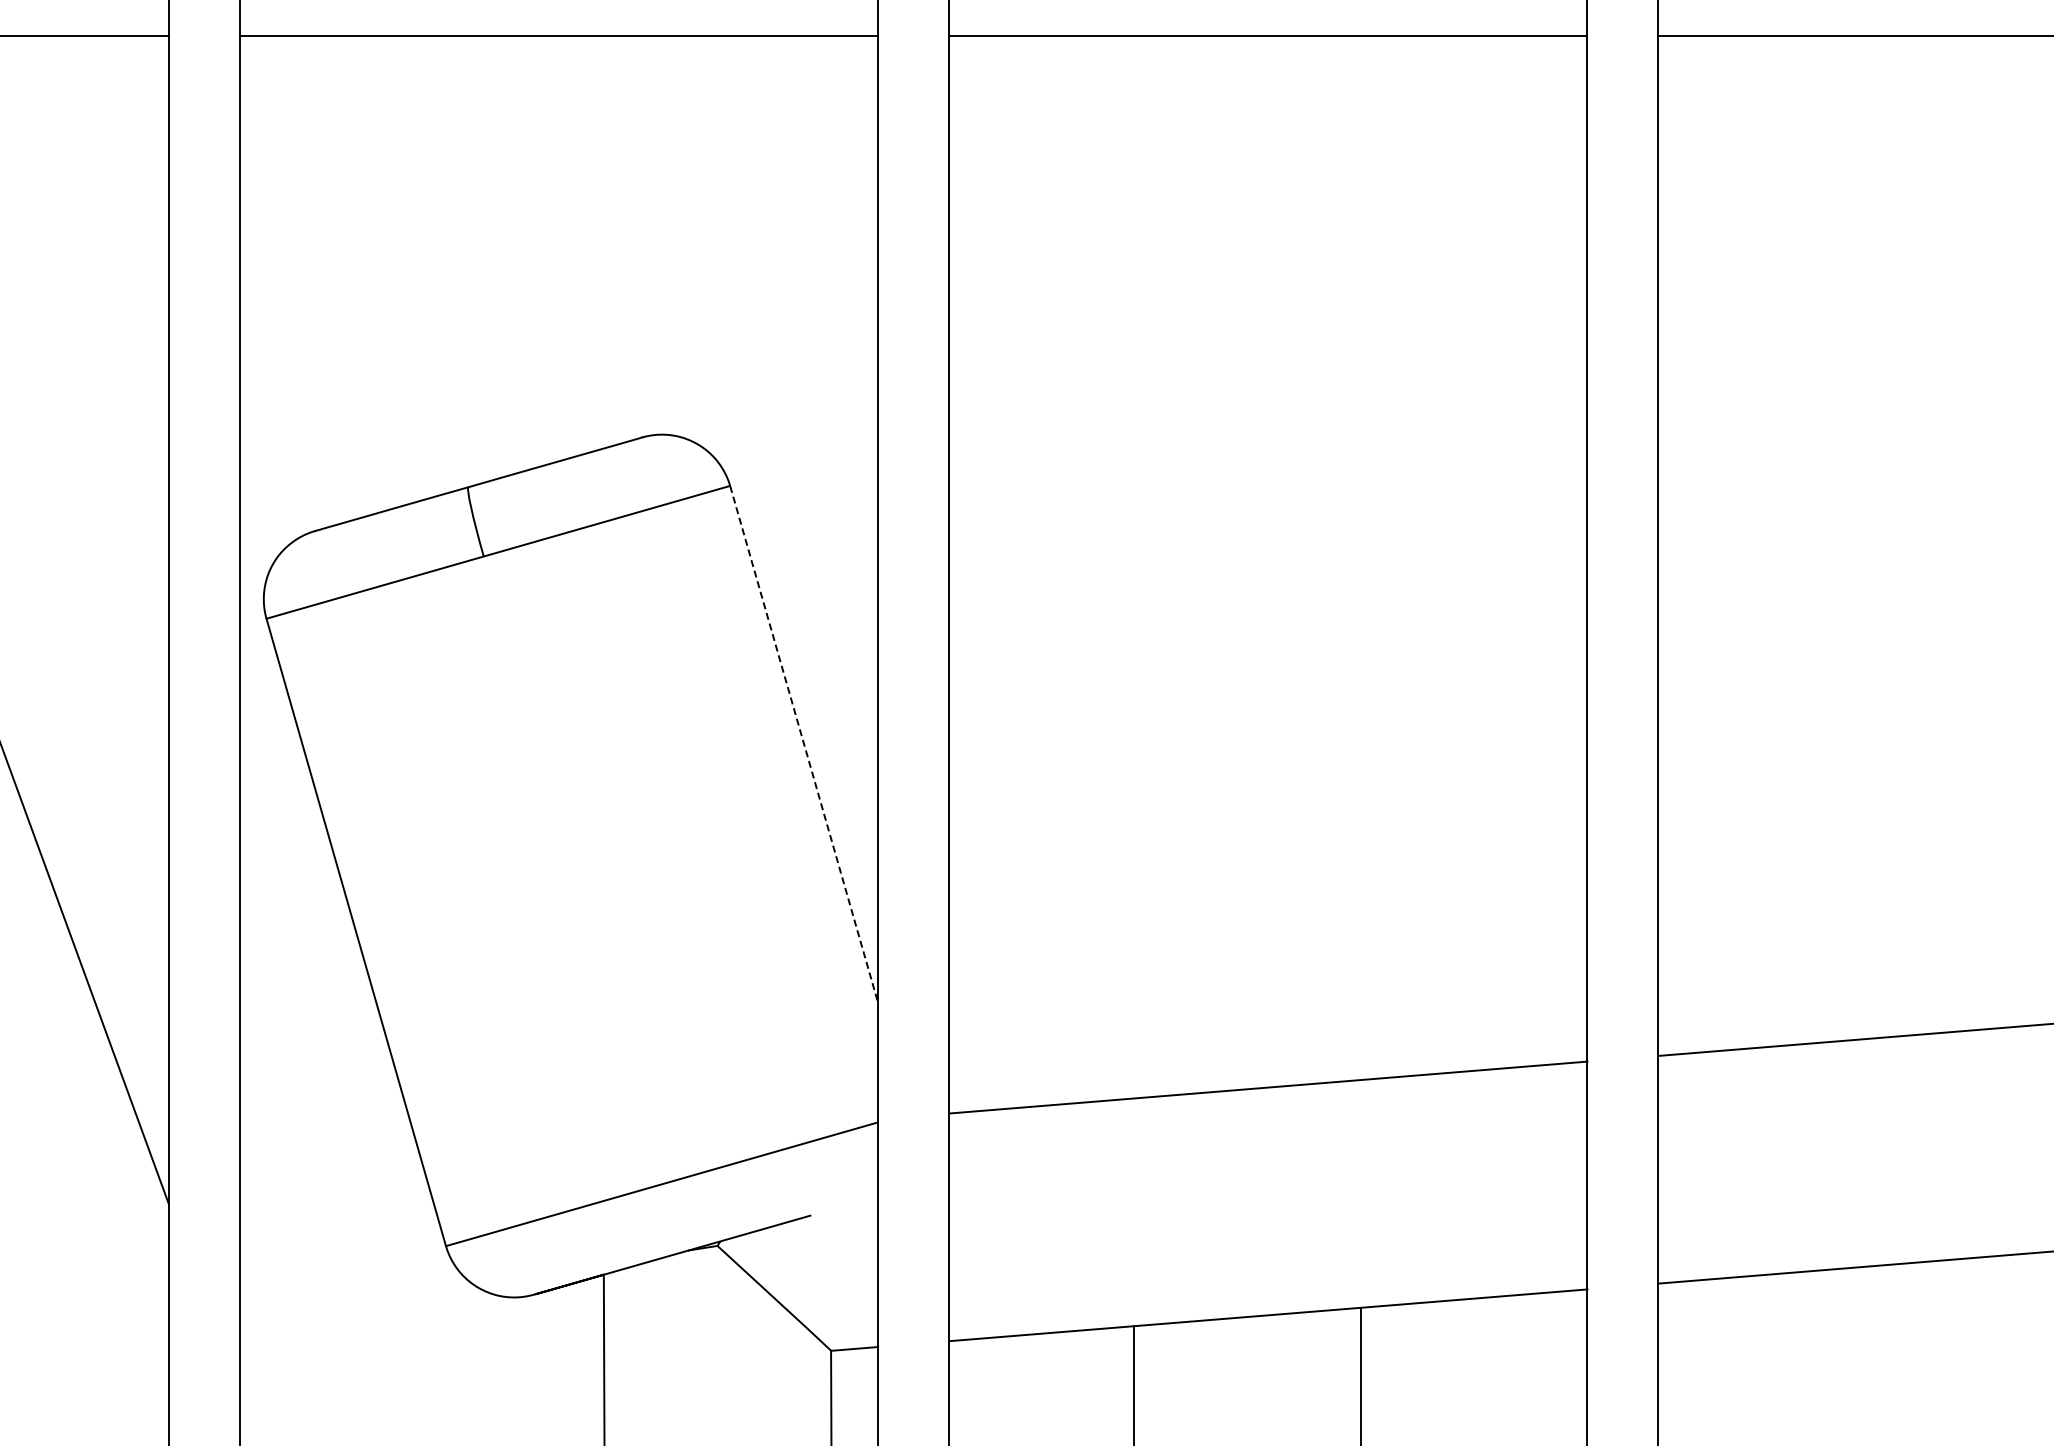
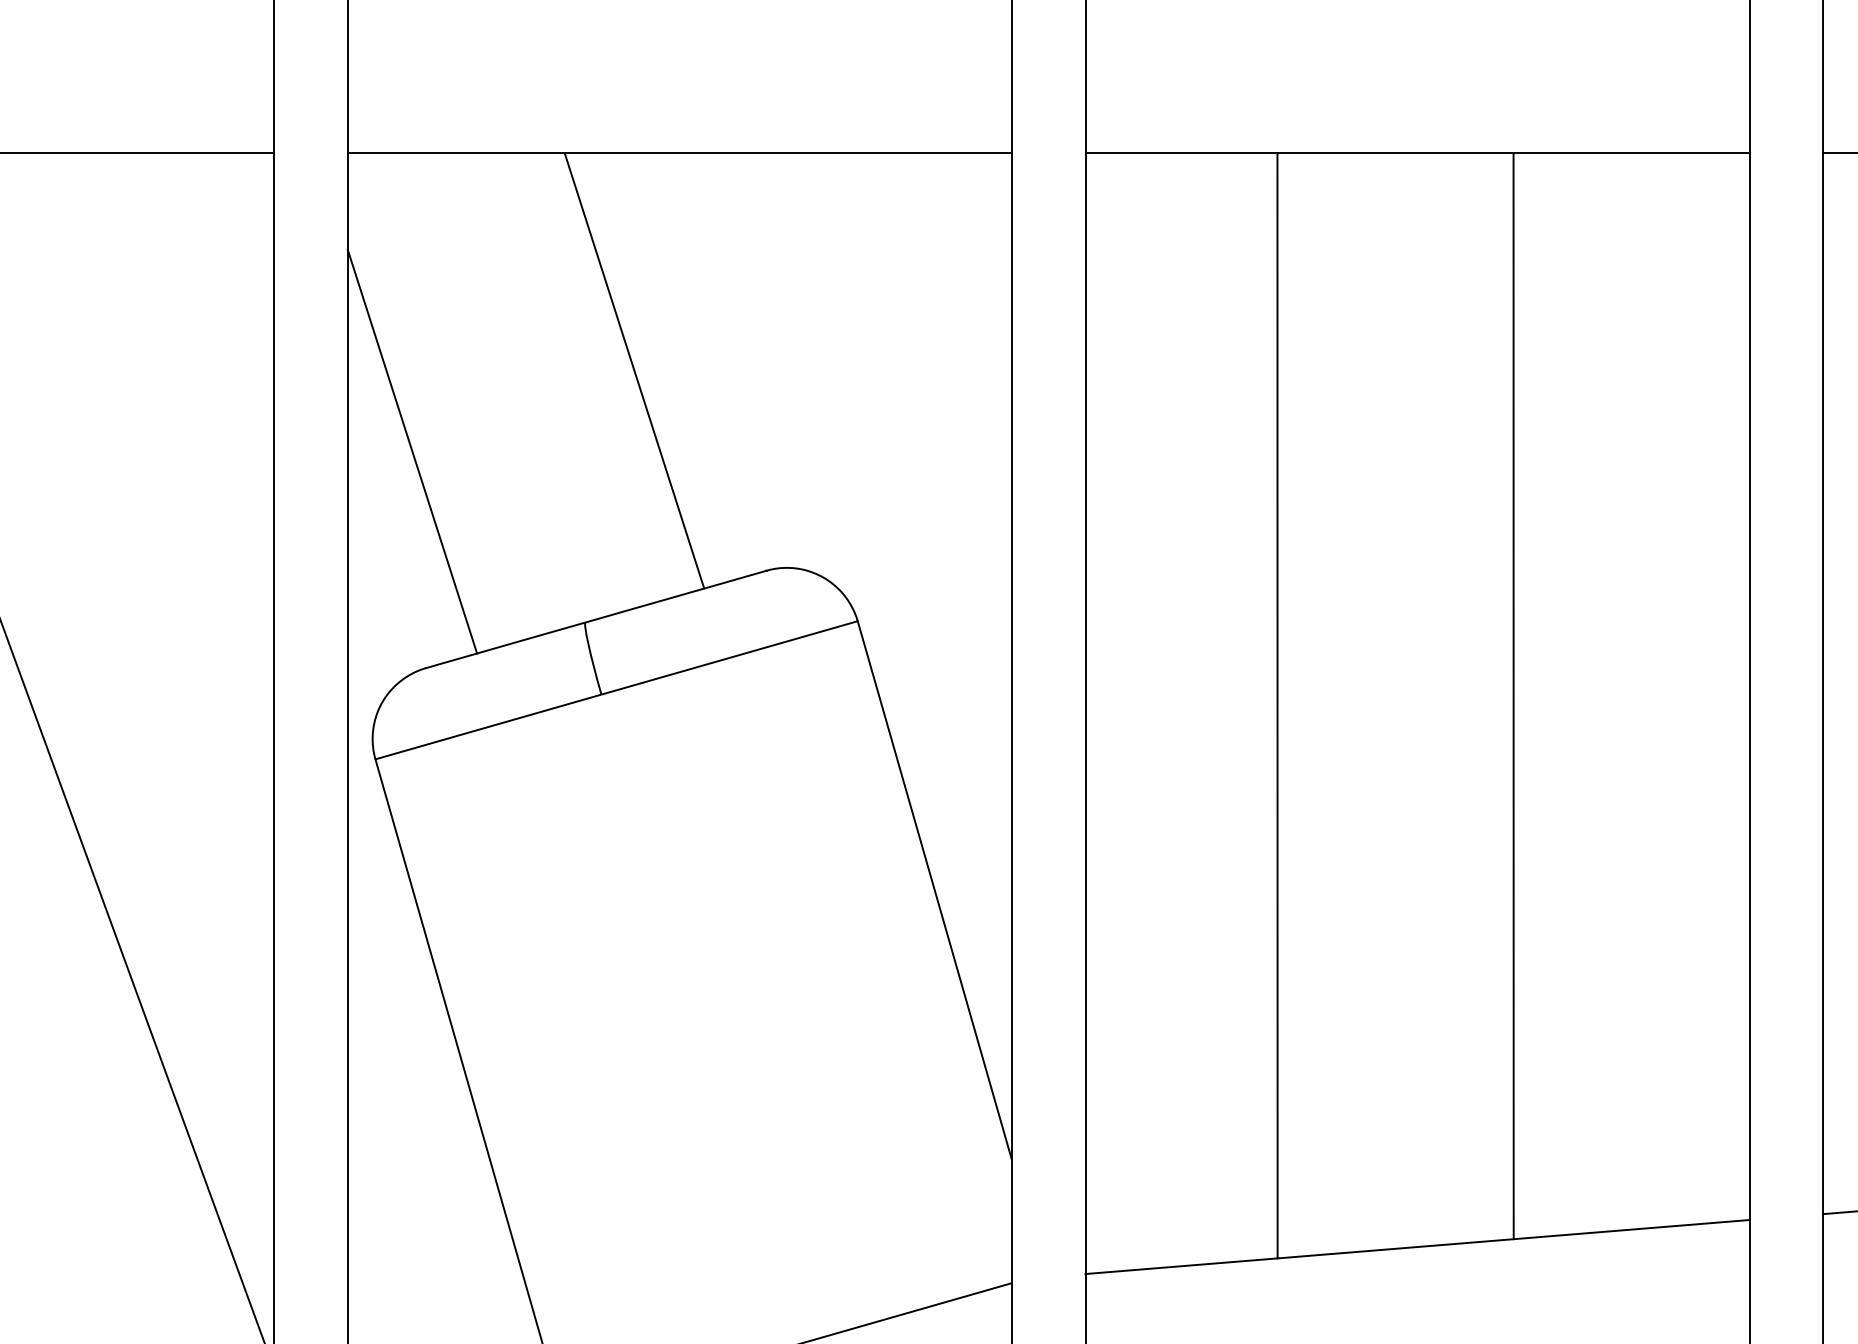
line: (515, 245) -> (634, 371), added
line: (301, 322) -> (411, 451), added
line: (1360, 558) -> (1513, 696), added
line: (1133, 567) -> (1277, 706), added
line: (804, 744) -> (935, 890), dashed -> solid

